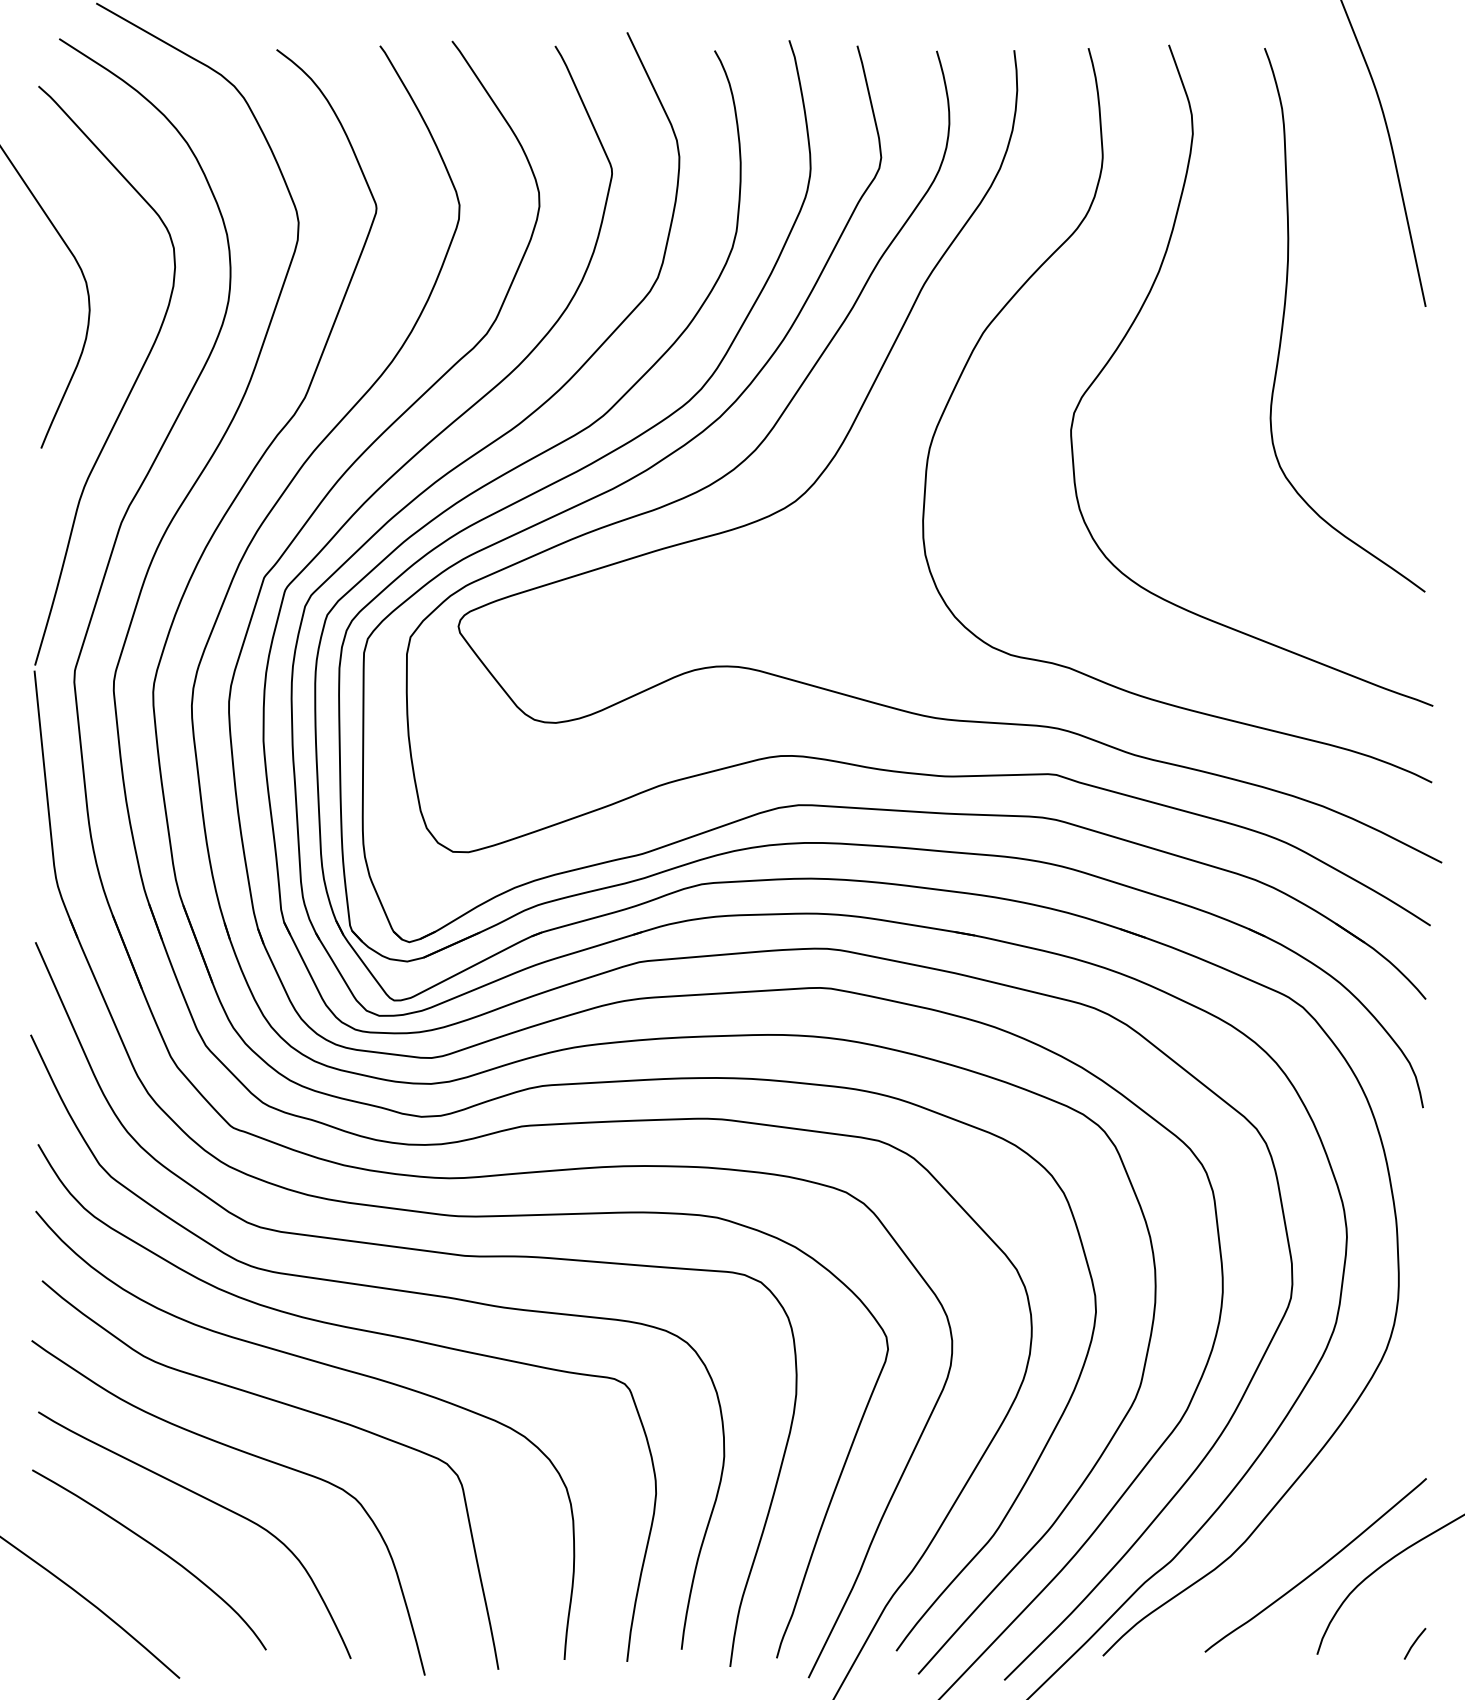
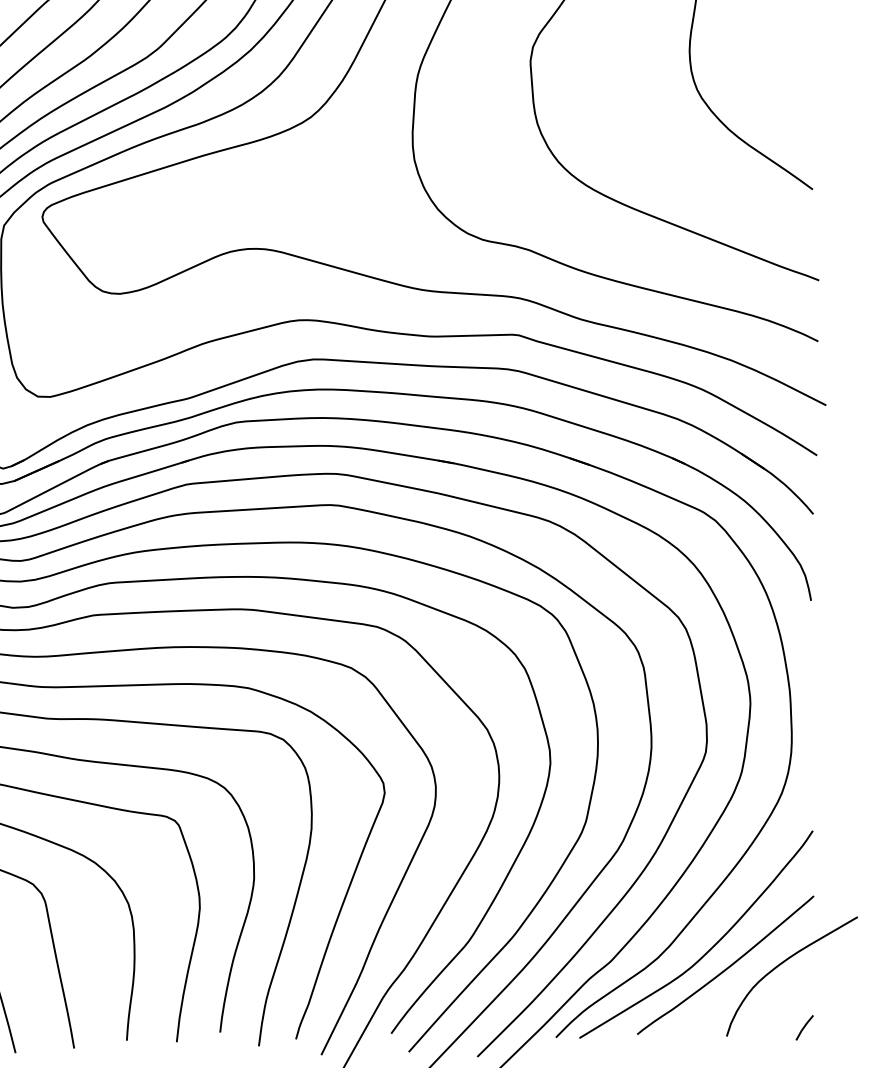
curve: (1296, 1544) -> (710, 948), added

